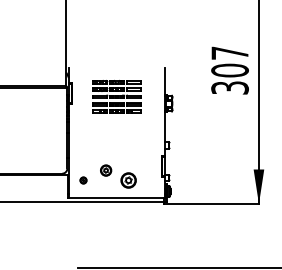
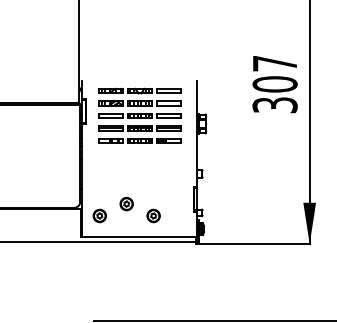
part: (116, 96) -> (139, 115), size x1.43
part: (83, 180) -> (99, 215), size x1.67
part: (128, 180) -> (153, 215), size x0.71

